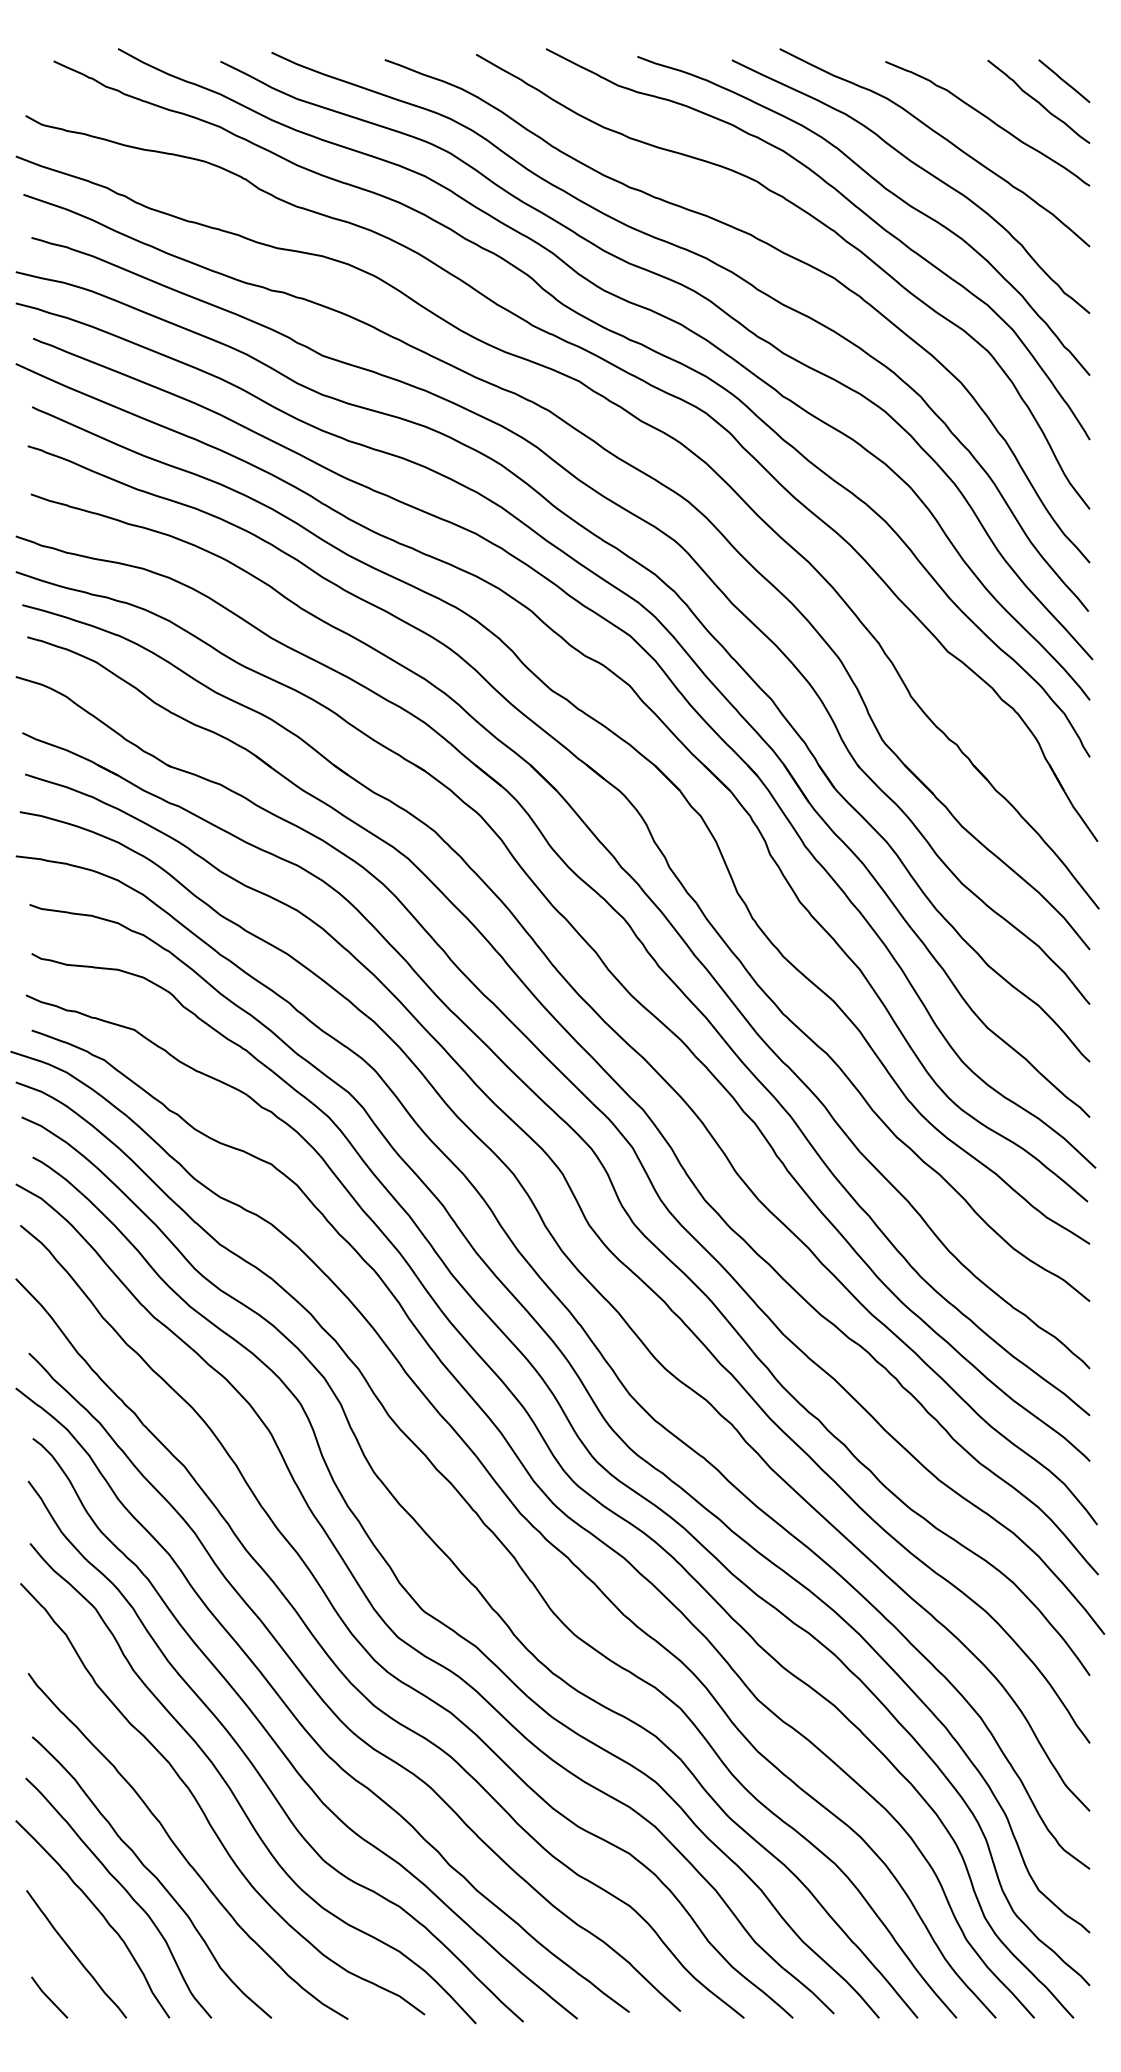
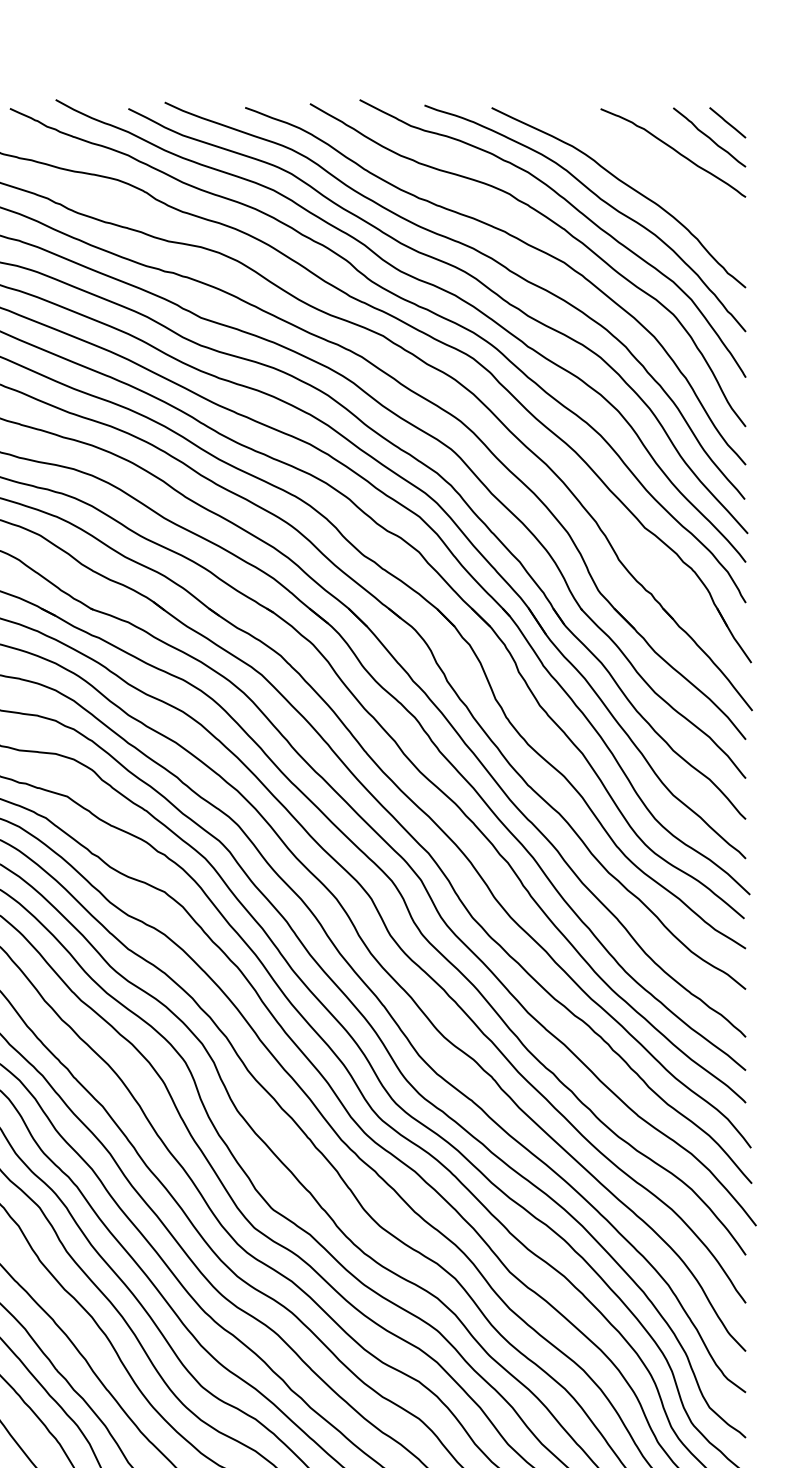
curve: (941, 137) -> (640, 162), removed

